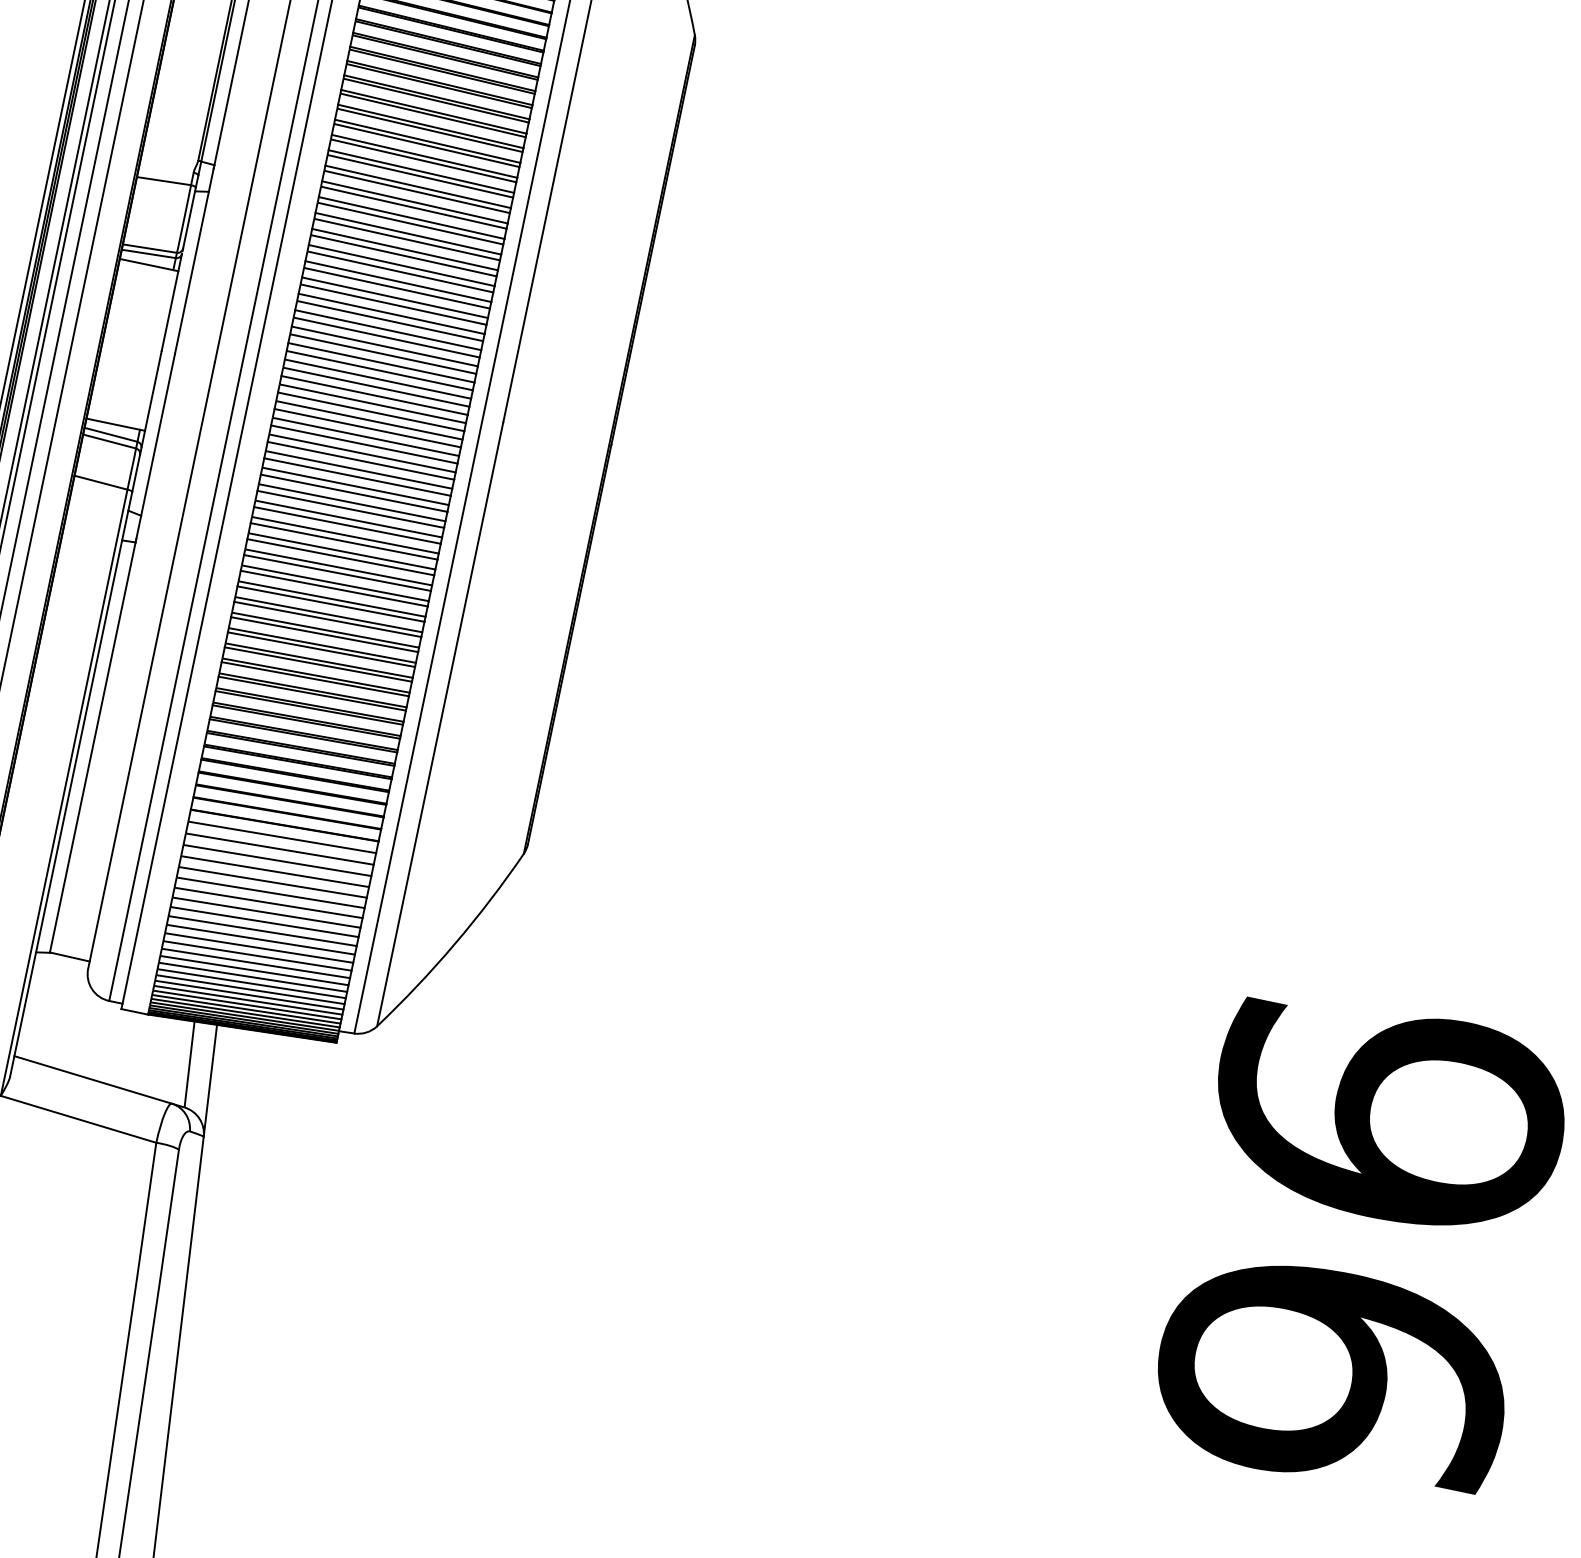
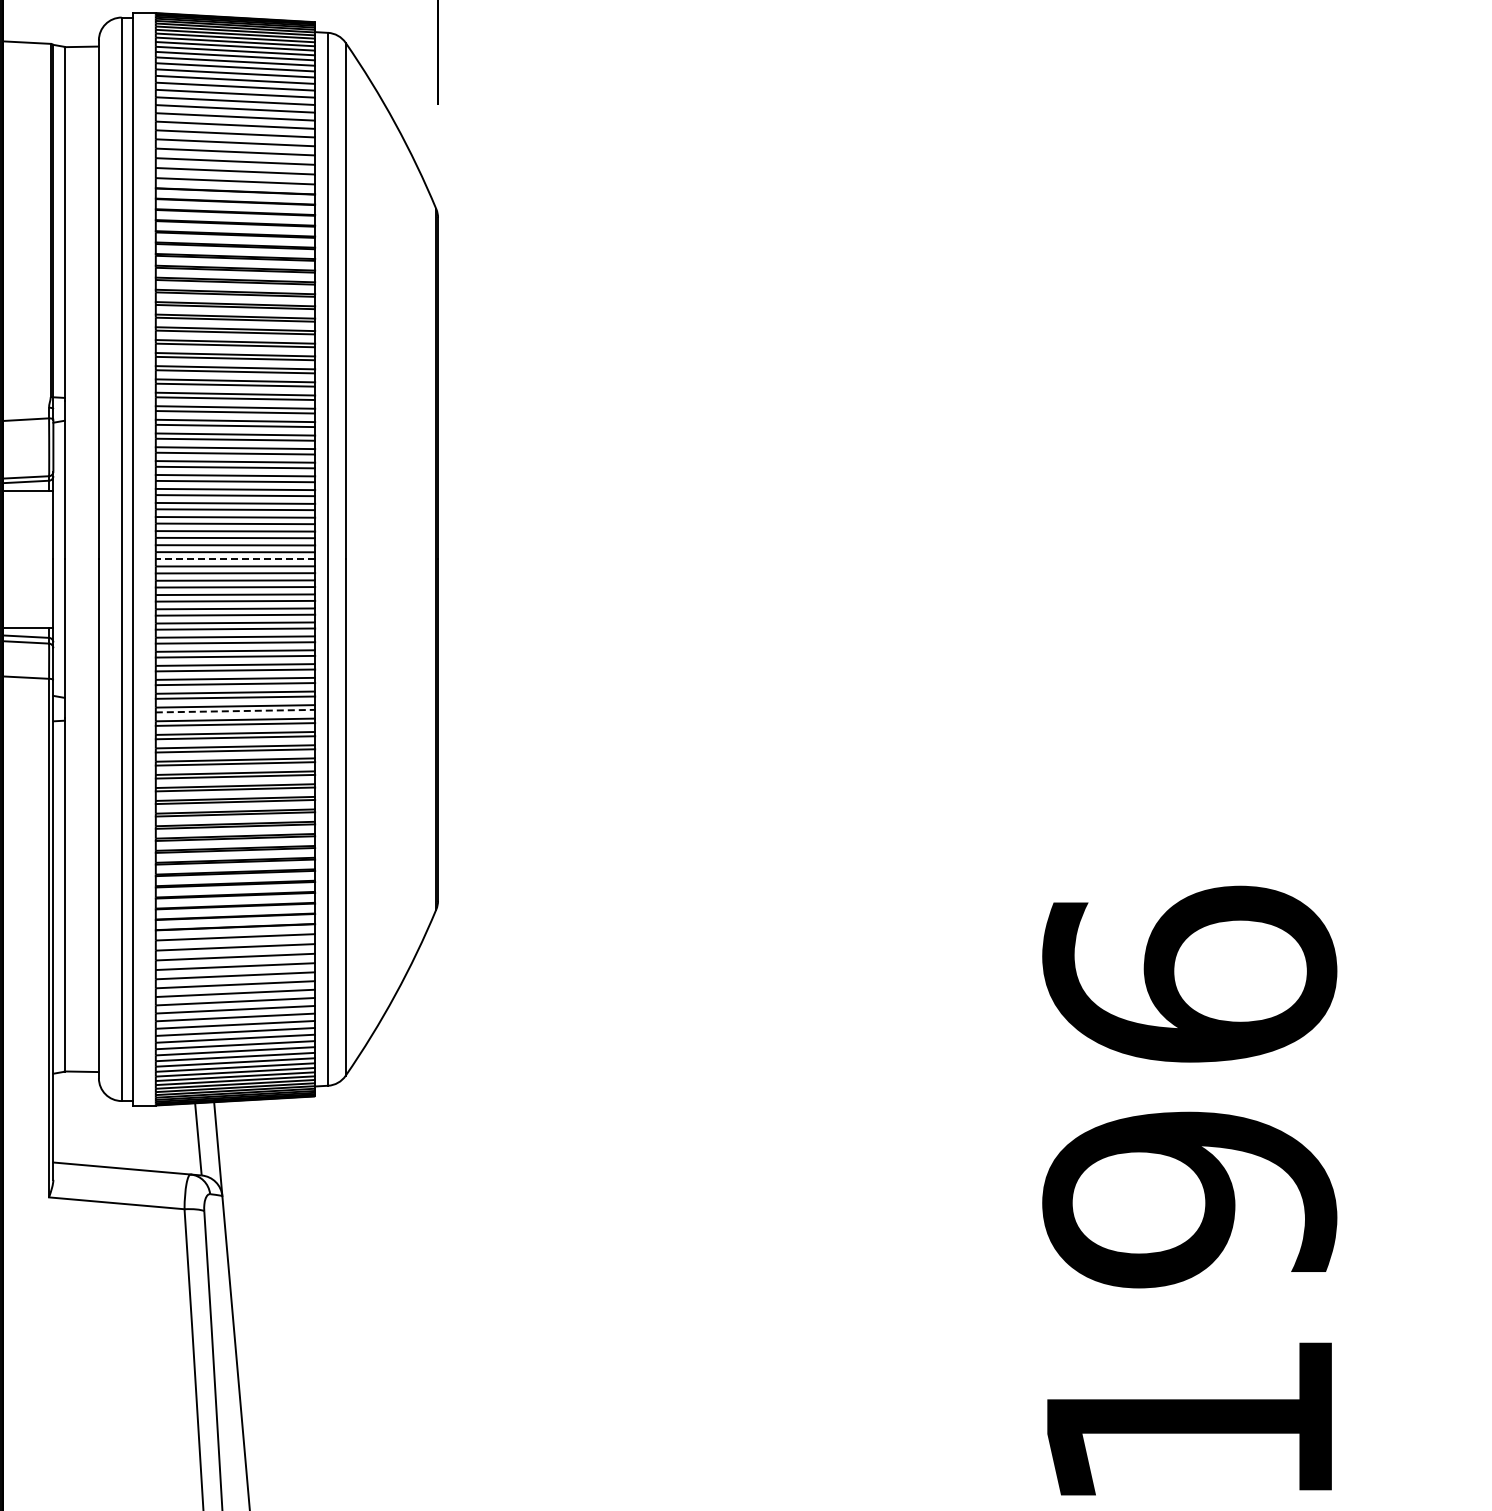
line: (374, 395) -> (235, 559), solid -> dashed
line: (337, 573) -> (235, 711), solid -> dashed

